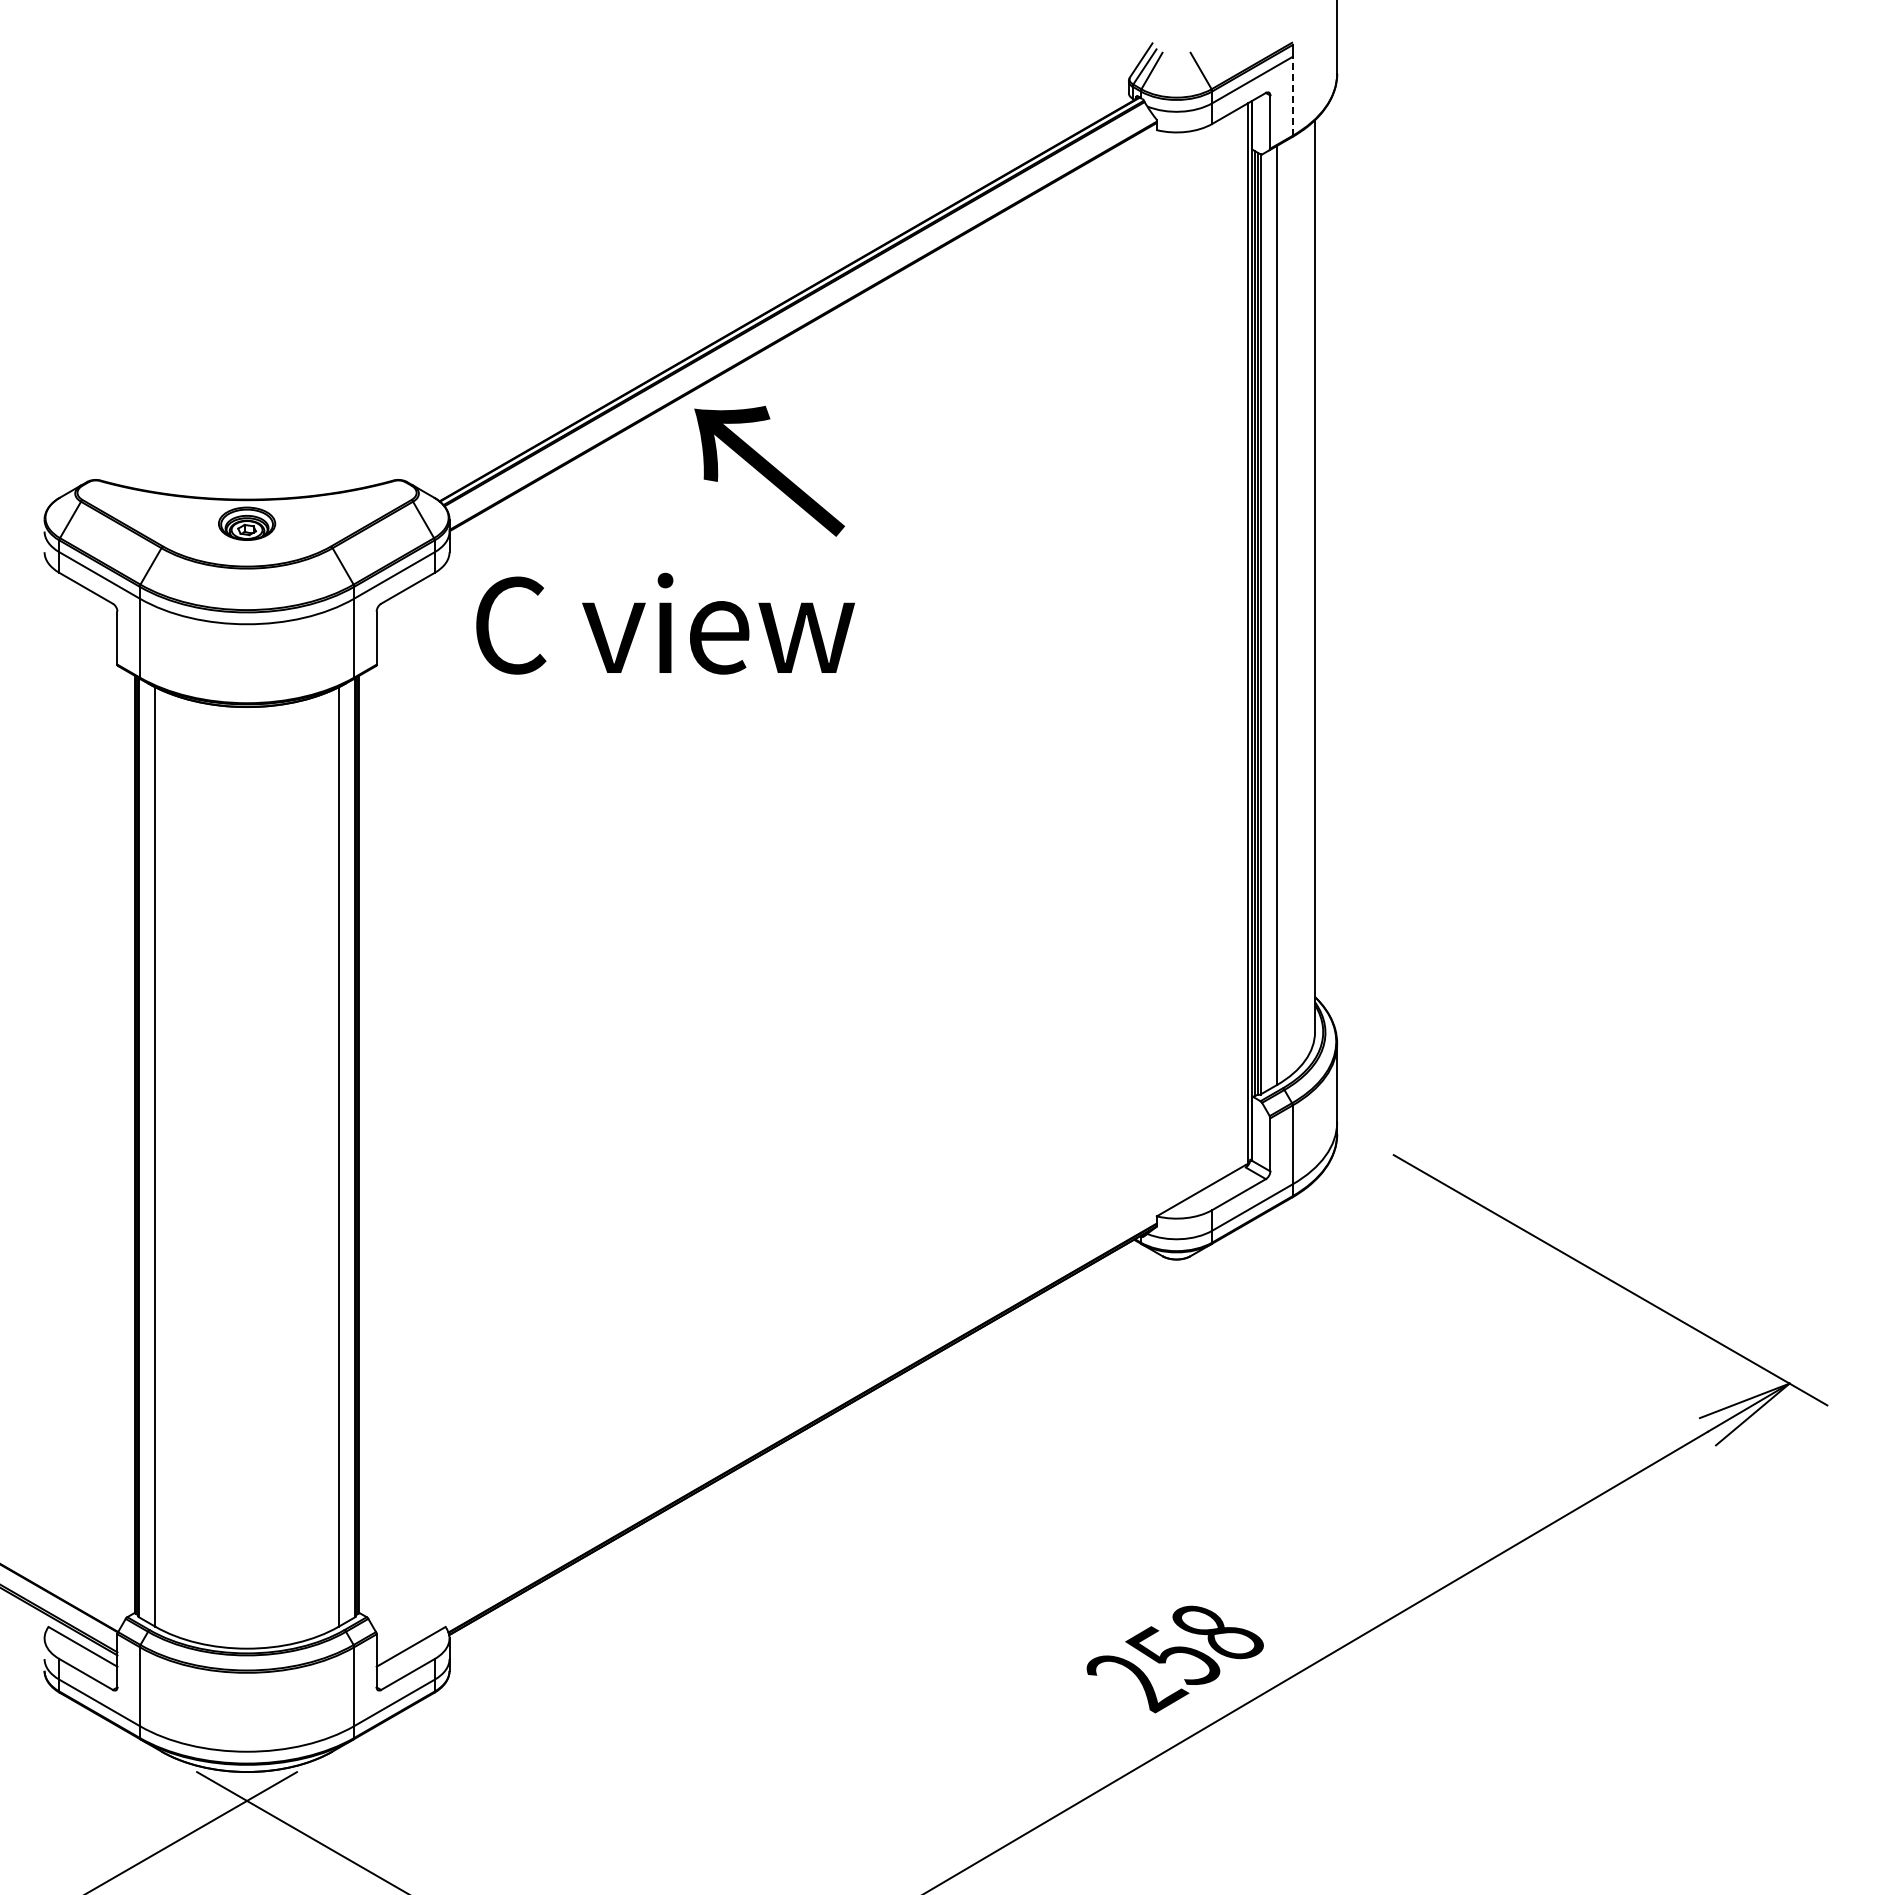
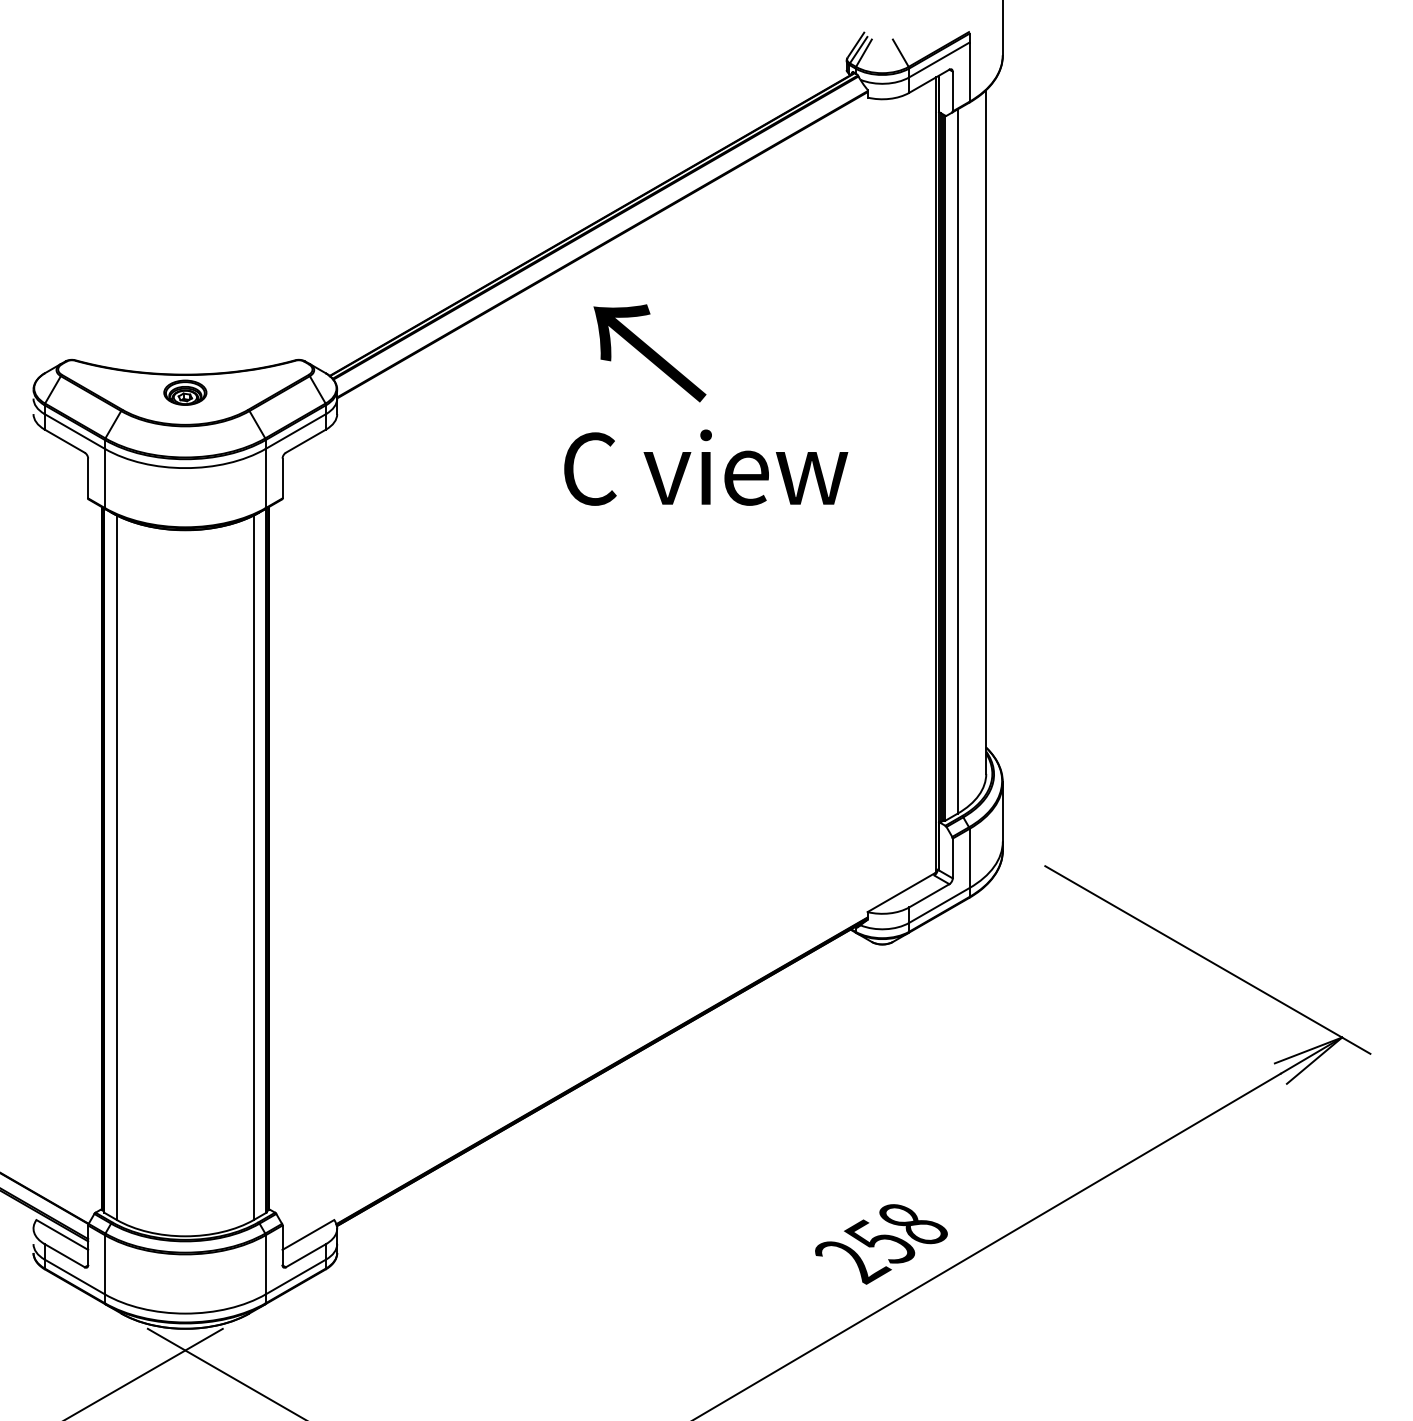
line: (1292, 95) -> (969, 71), dashed -> solid
text: (769, 470) -> (649, 352), moved
text: (665, 623) -> (706, 467), moved

